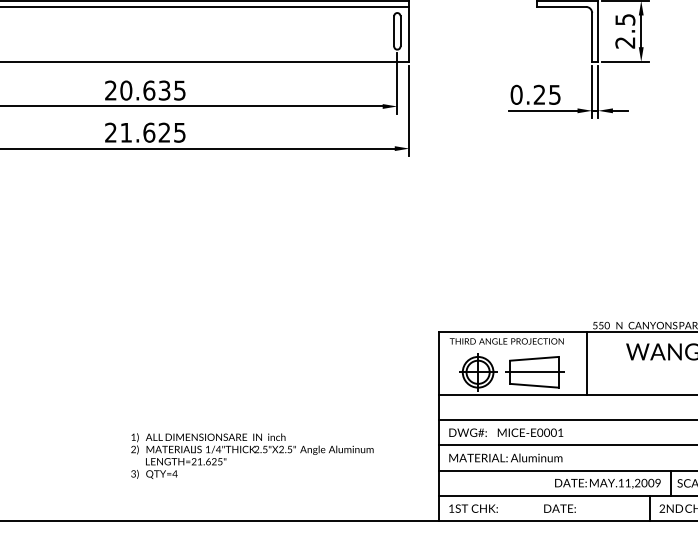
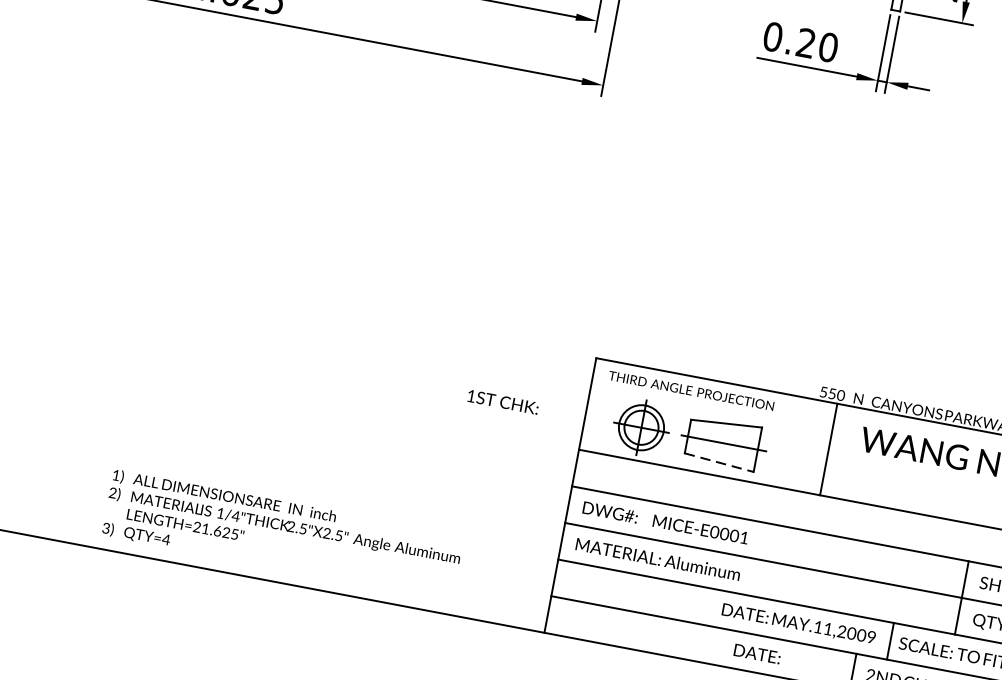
text: (554, 94) -> (827, 46), 0.25 -> 0.20
line: (586, 362) -> (828, 448), moved
line: (534, 385) -> (719, 462), solid -> dashed
text: (252, 455) -> (283, 534), moved
text: (473, 508) -> (503, 401), moved
text: (559, 508) -> (756, 653), moved

